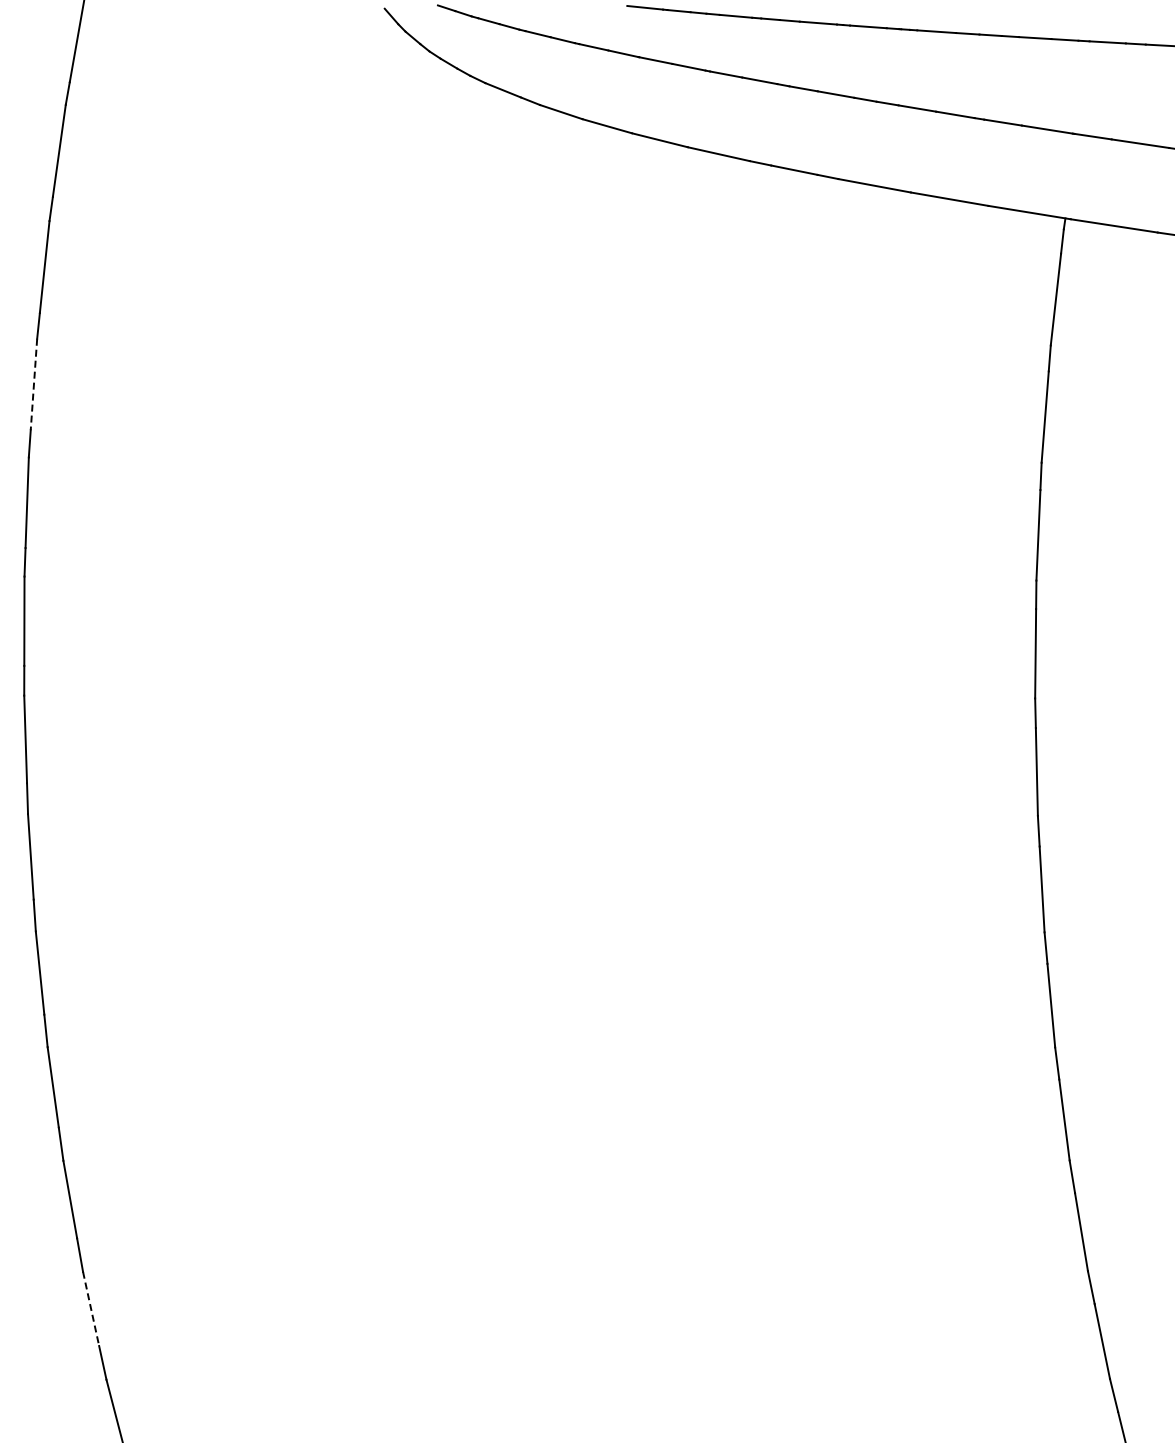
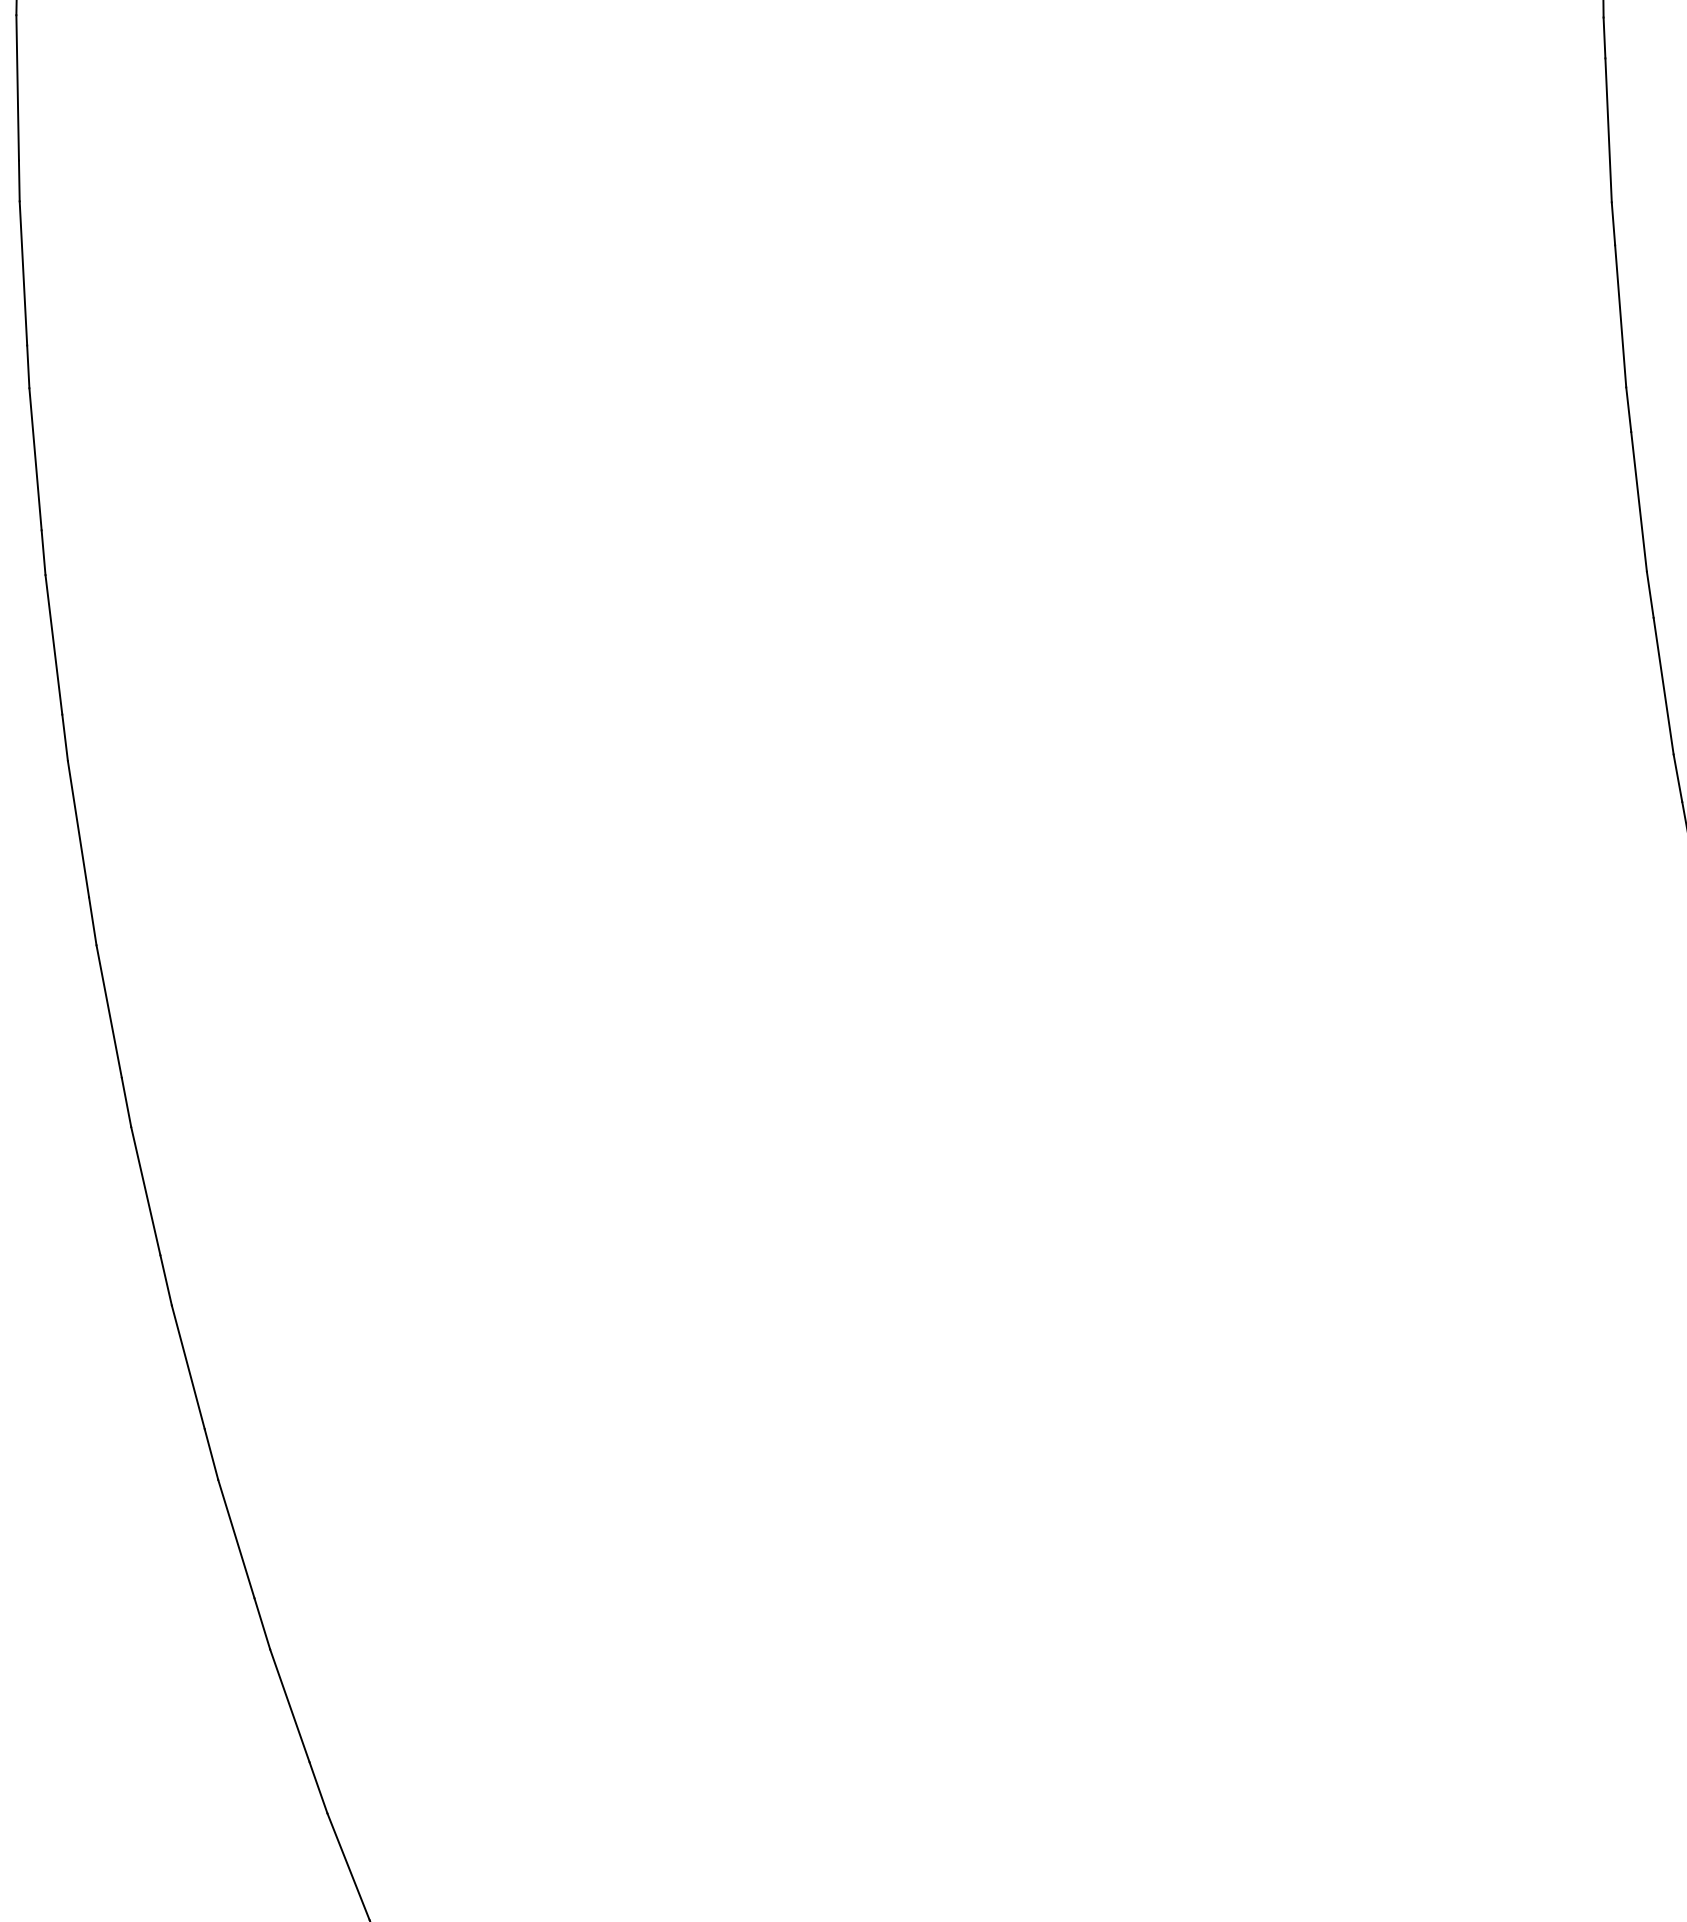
line: (33, 384) -> (22, 273), dashed -> solid
line: (91, 1308) -> (290, 1705), dashed -> solid

